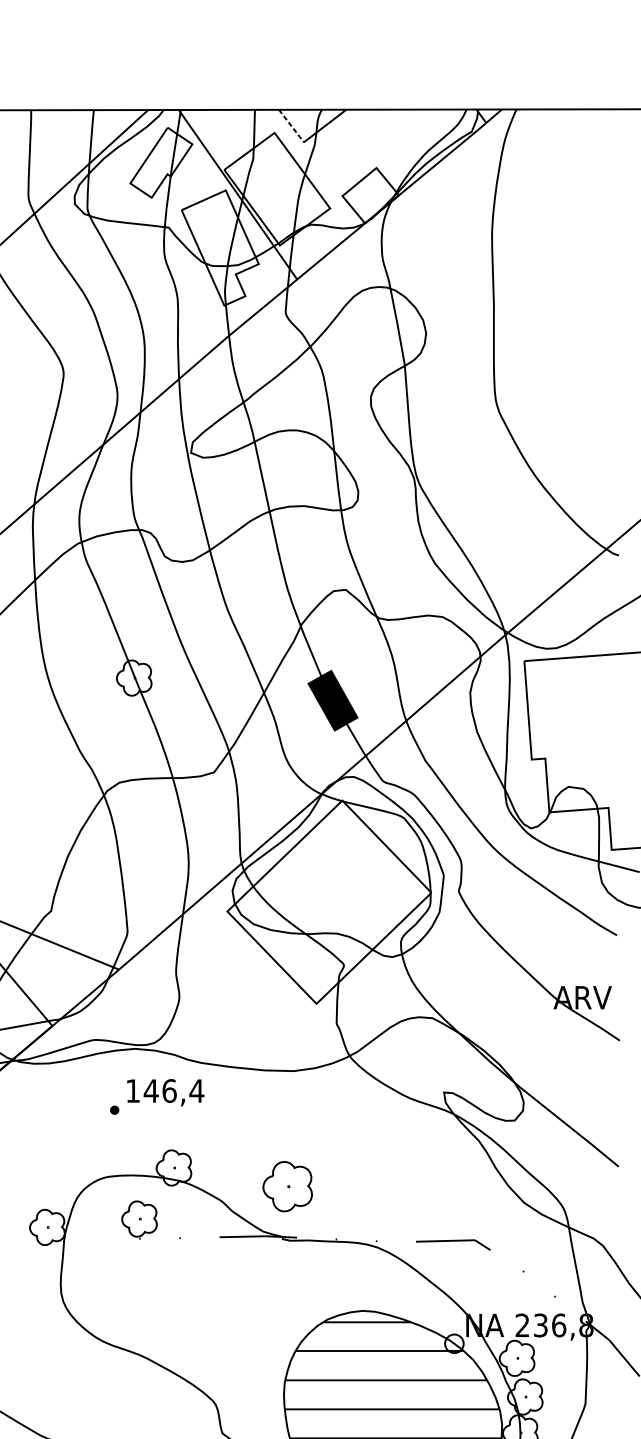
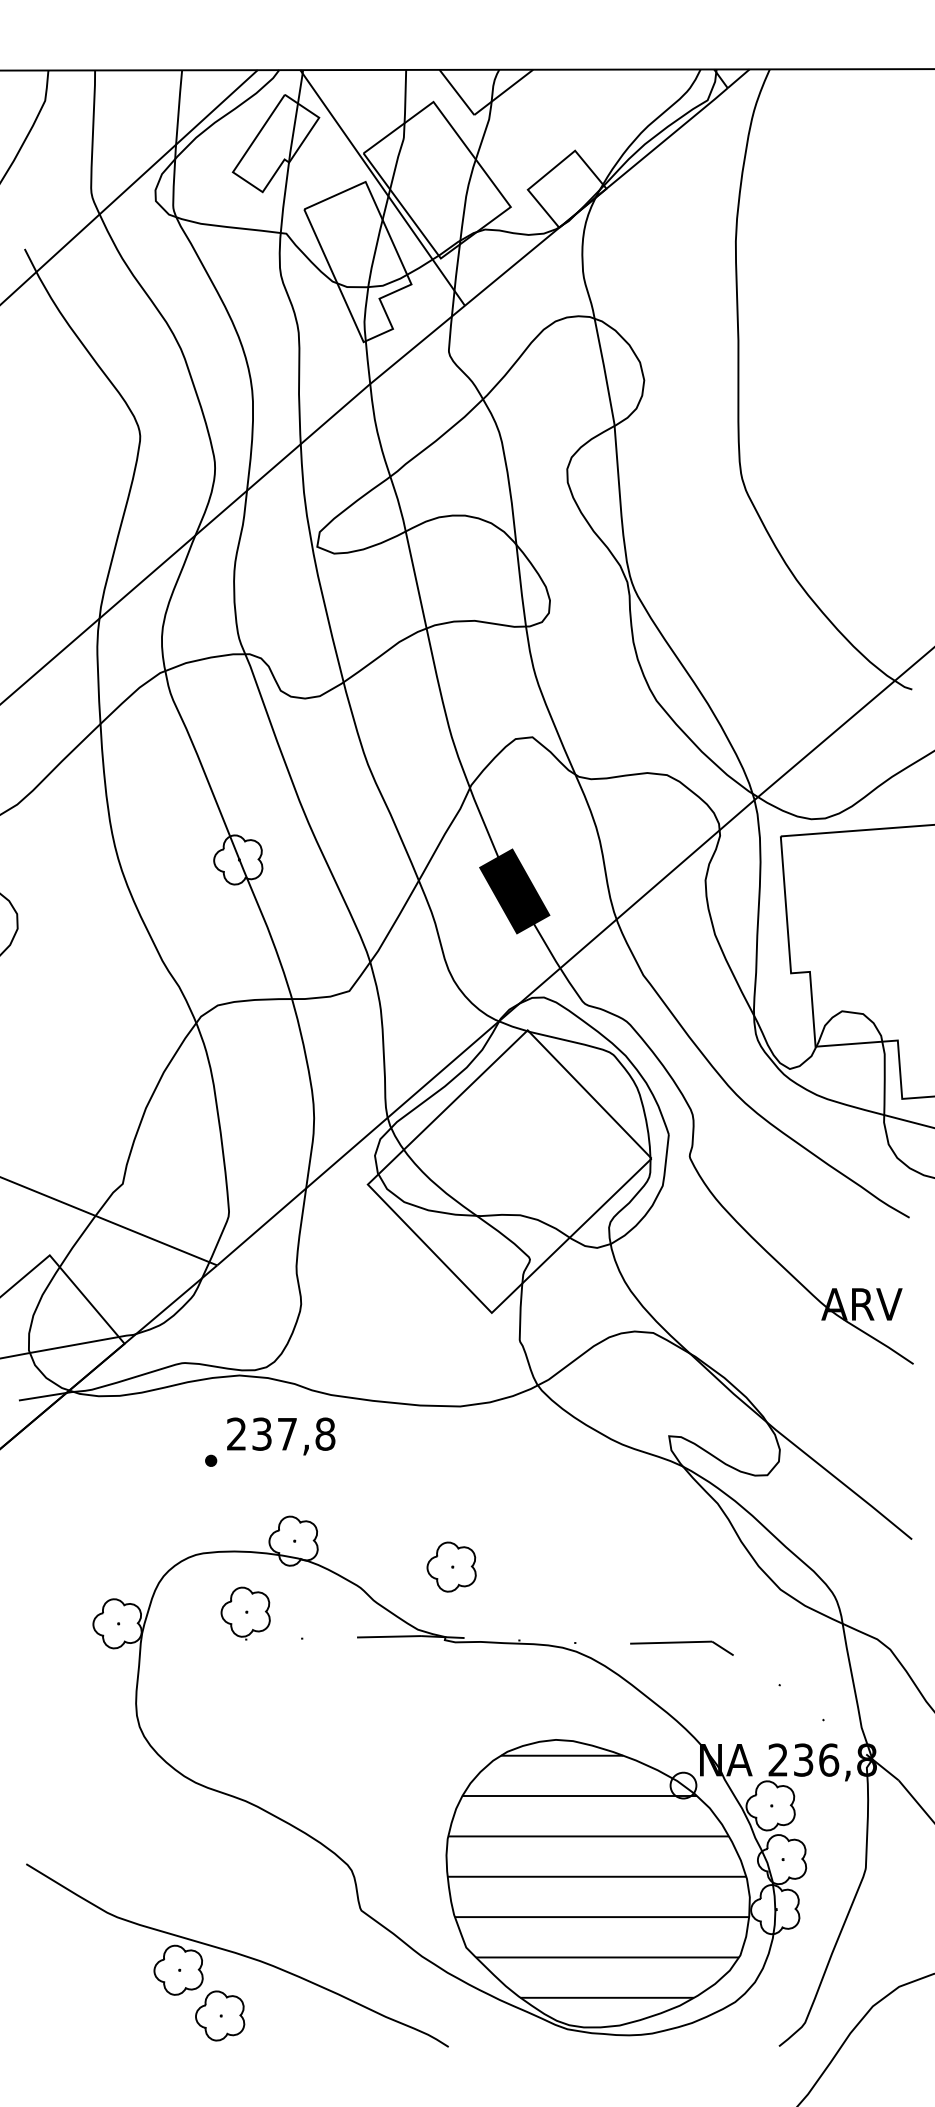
line: (291, 126) -> (457, 92), dashed -> solid
text: (165, 1090) -> (281, 1433), 146,4 -> 237,8
part: (287, 1186) -> (451, 1566), size x0.71

